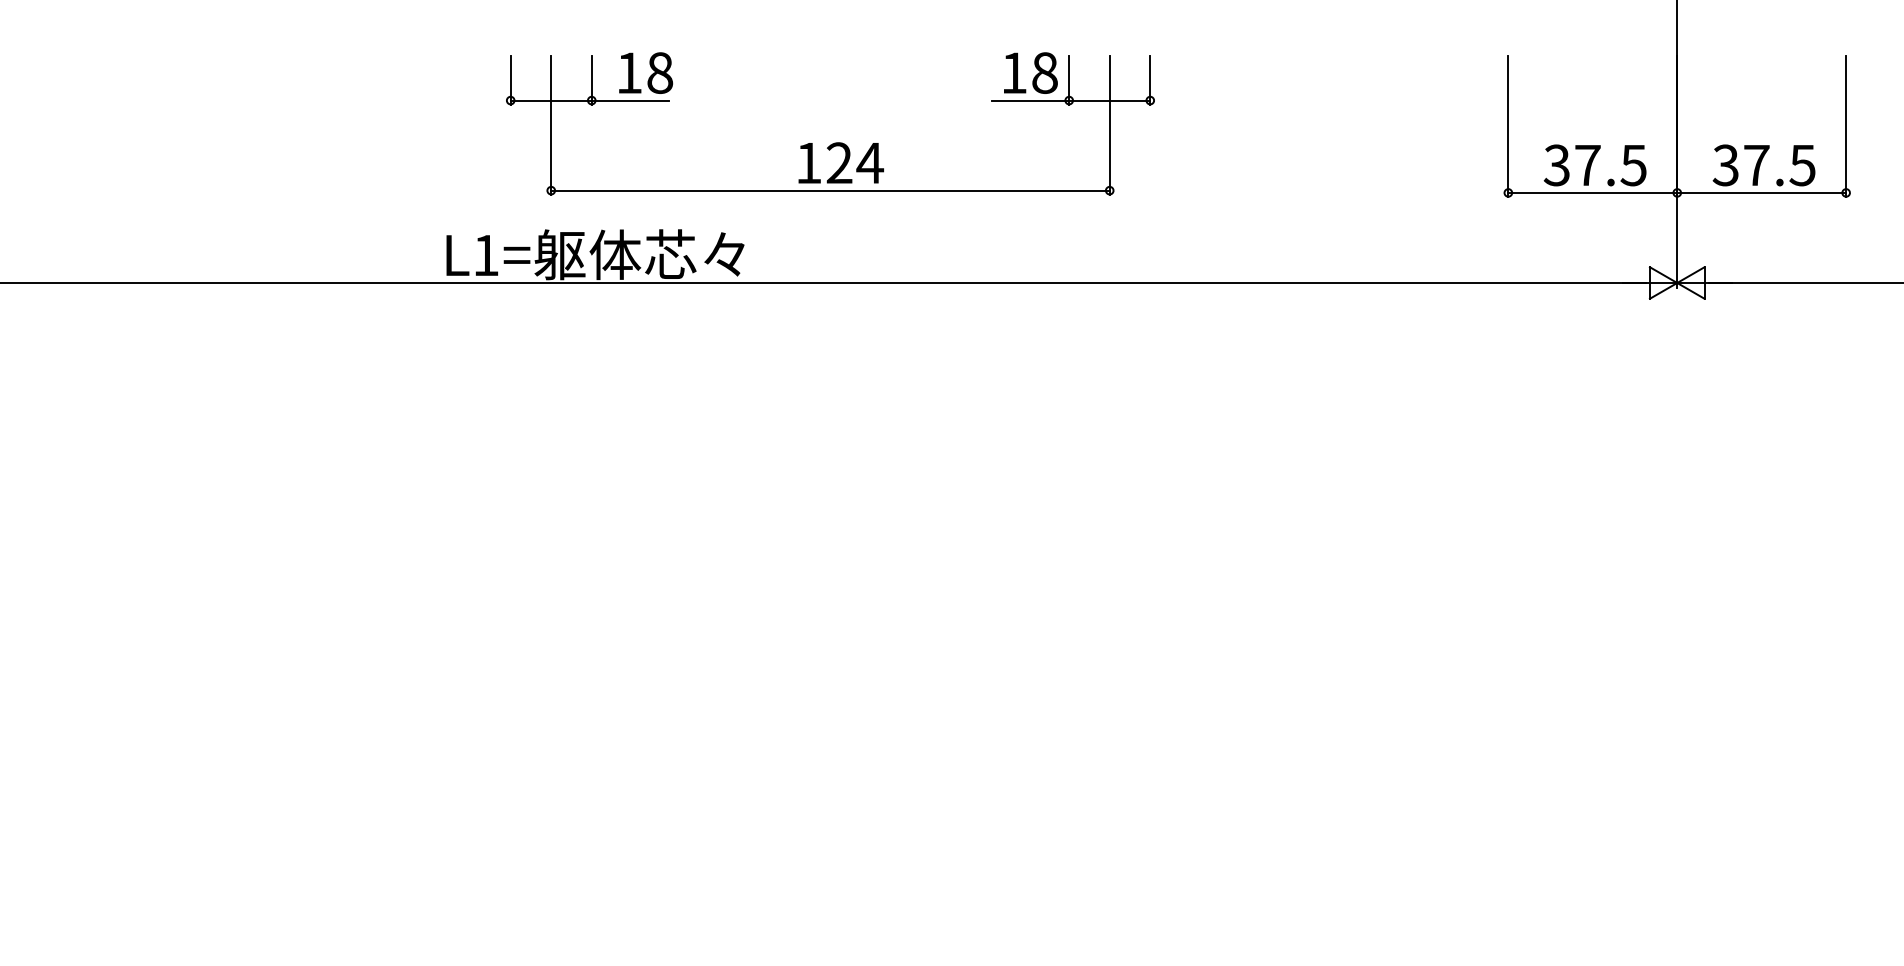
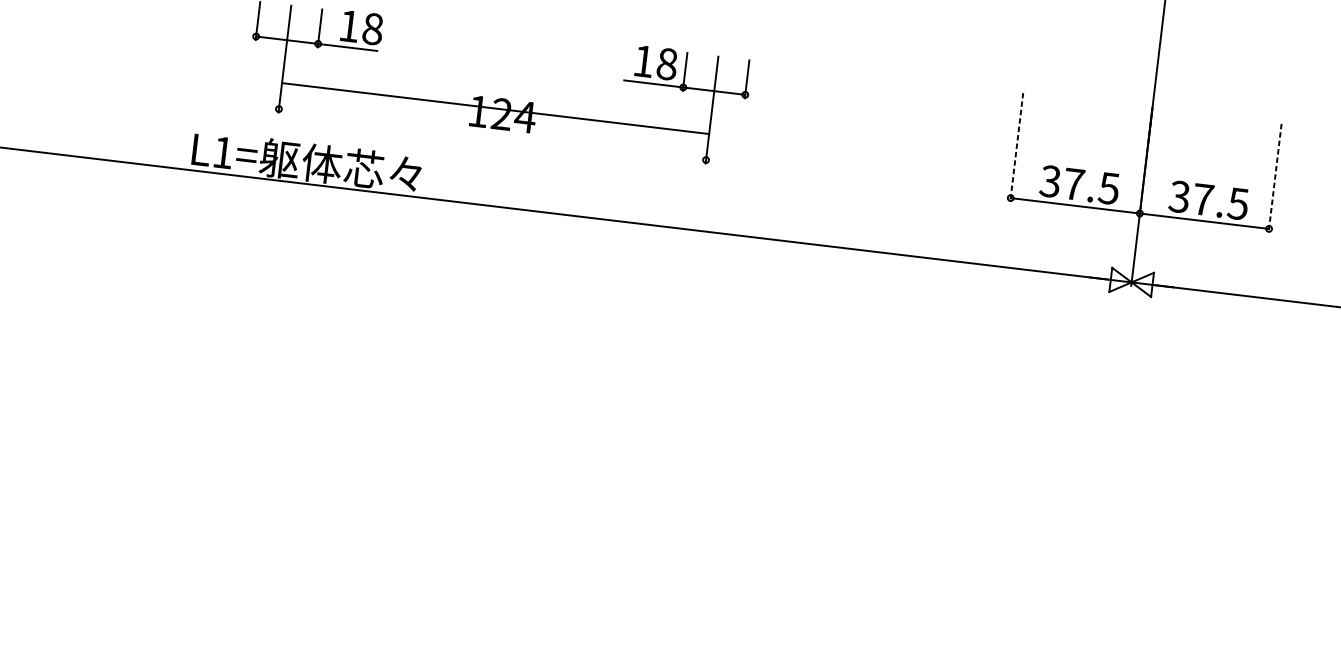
line: (1508, 126) -> (1016, 147), solid -> dashed
line: (1846, 126) -> (1275, 178), solid -> dashed
line: (830, 190) -> (495, 108), moved

